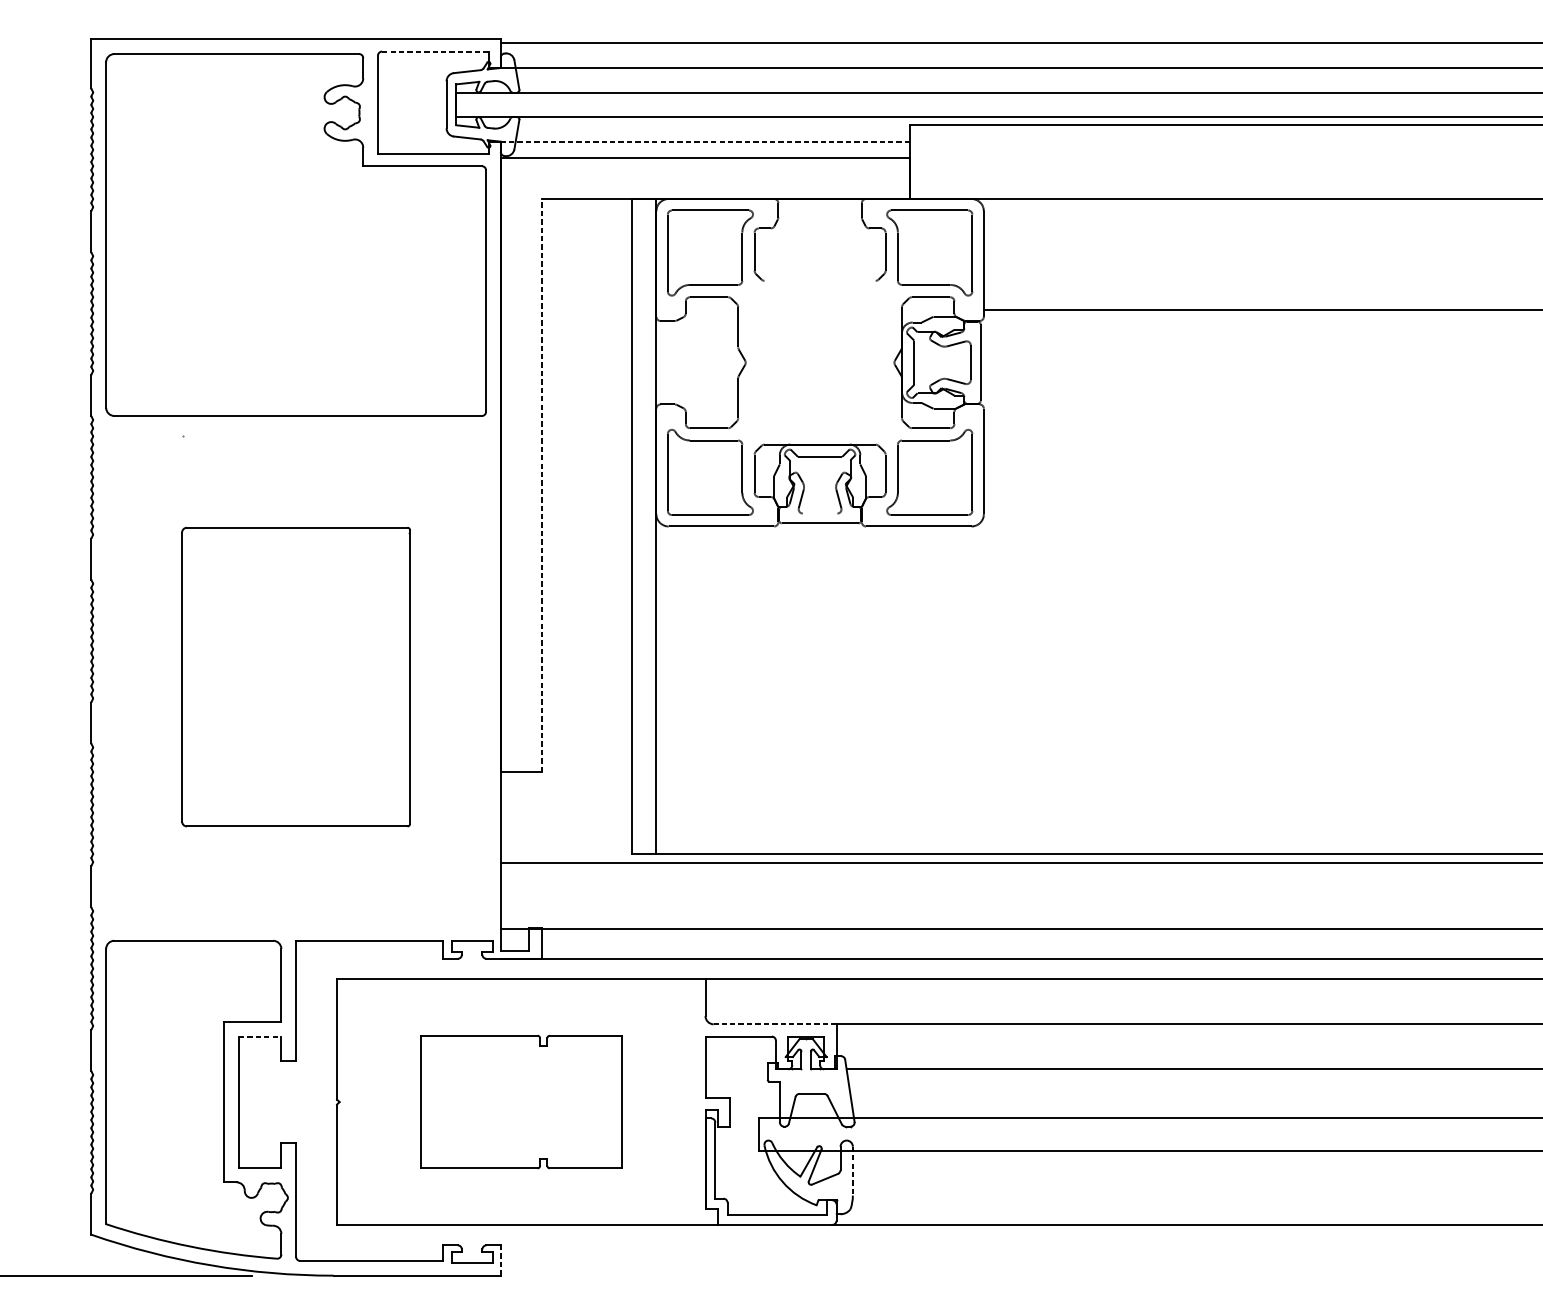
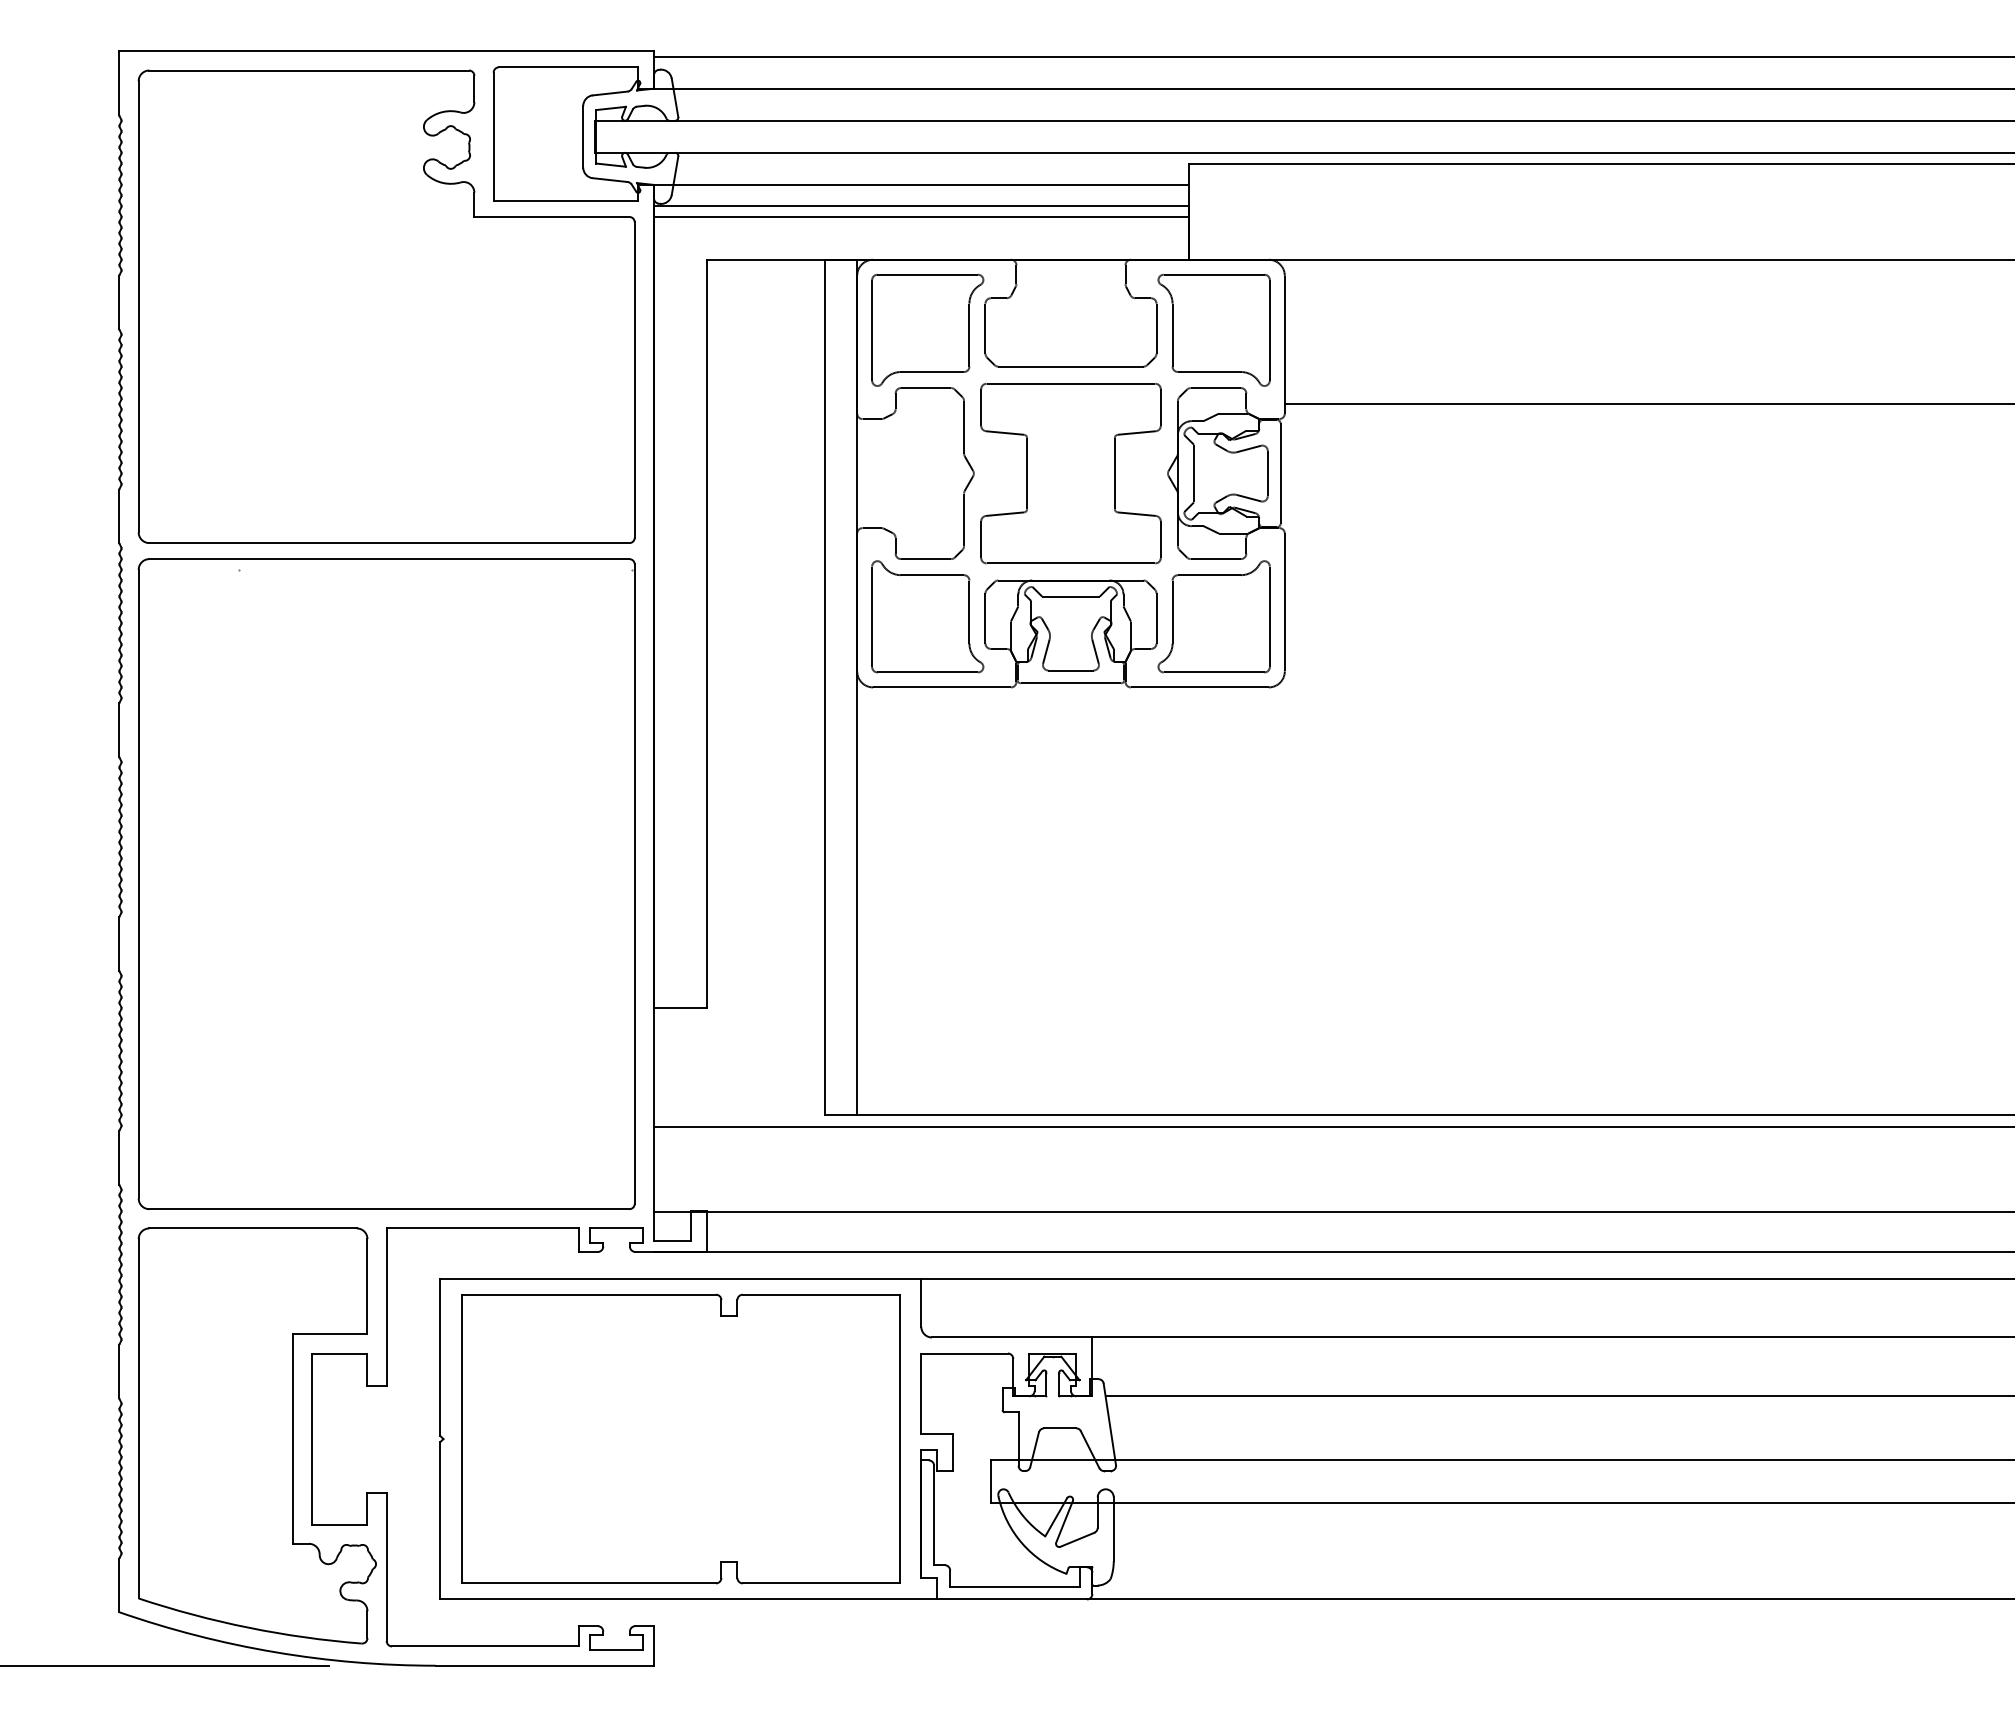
line: (435, 51) -> (568, 67), dashed -> solid
line: (704, 141) -> (920, 184), dashed -> solid
line: (705, 166) -> (921, 217), added
line: (819, 280) -> (1070, 366), added
part: (819, 362) -> (1070, 473), added
line: (541, 485) -> (707, 633), dashed -> solid
line: (819, 513) -> (1070, 670), added
part: (295, 676) -> (386, 883), size x1.67
line: (774, 1024) -> (1011, 1337), dashed -> solid
line: (259, 1036) -> (339, 1353), dashed -> solid
part: (521, 1101) -> (680, 1438), size x1.67
line: (852, 1171) -> (1113, 1529), dashed -> solid
line: (501, 1260) -> (654, 1645), dashed -> solid

